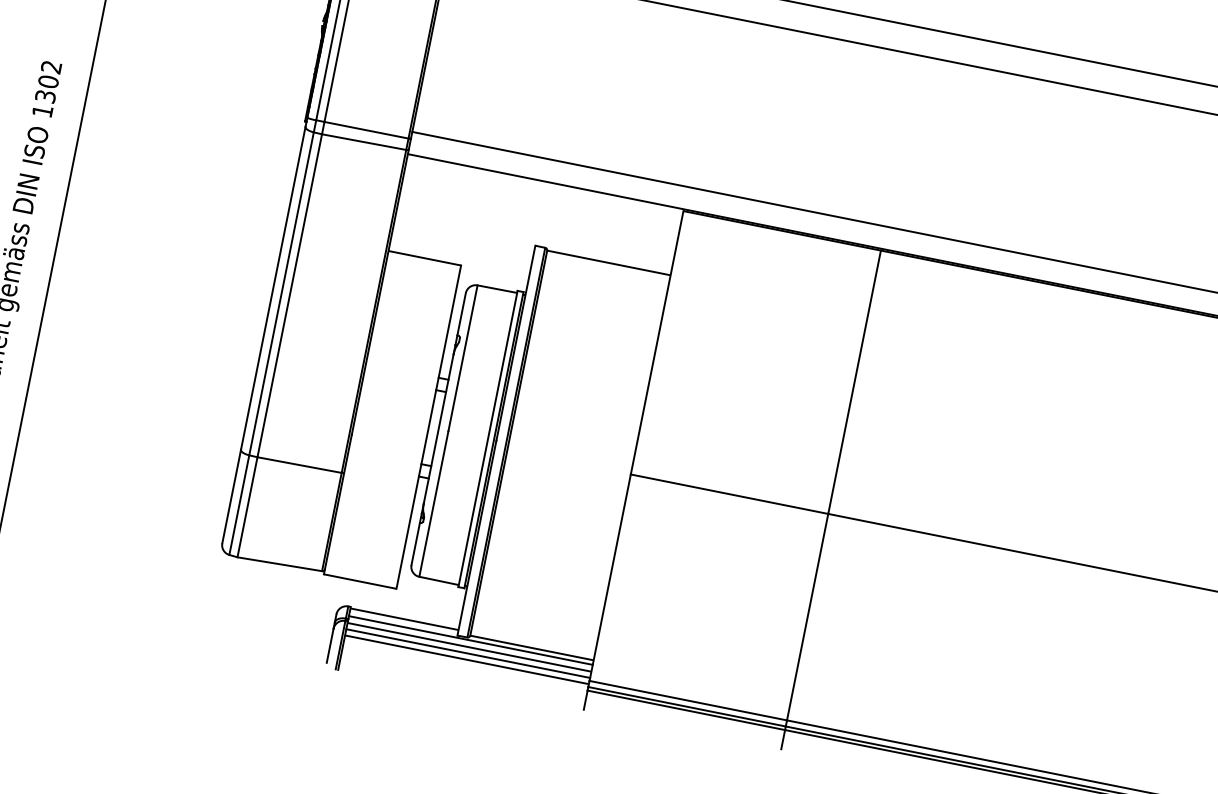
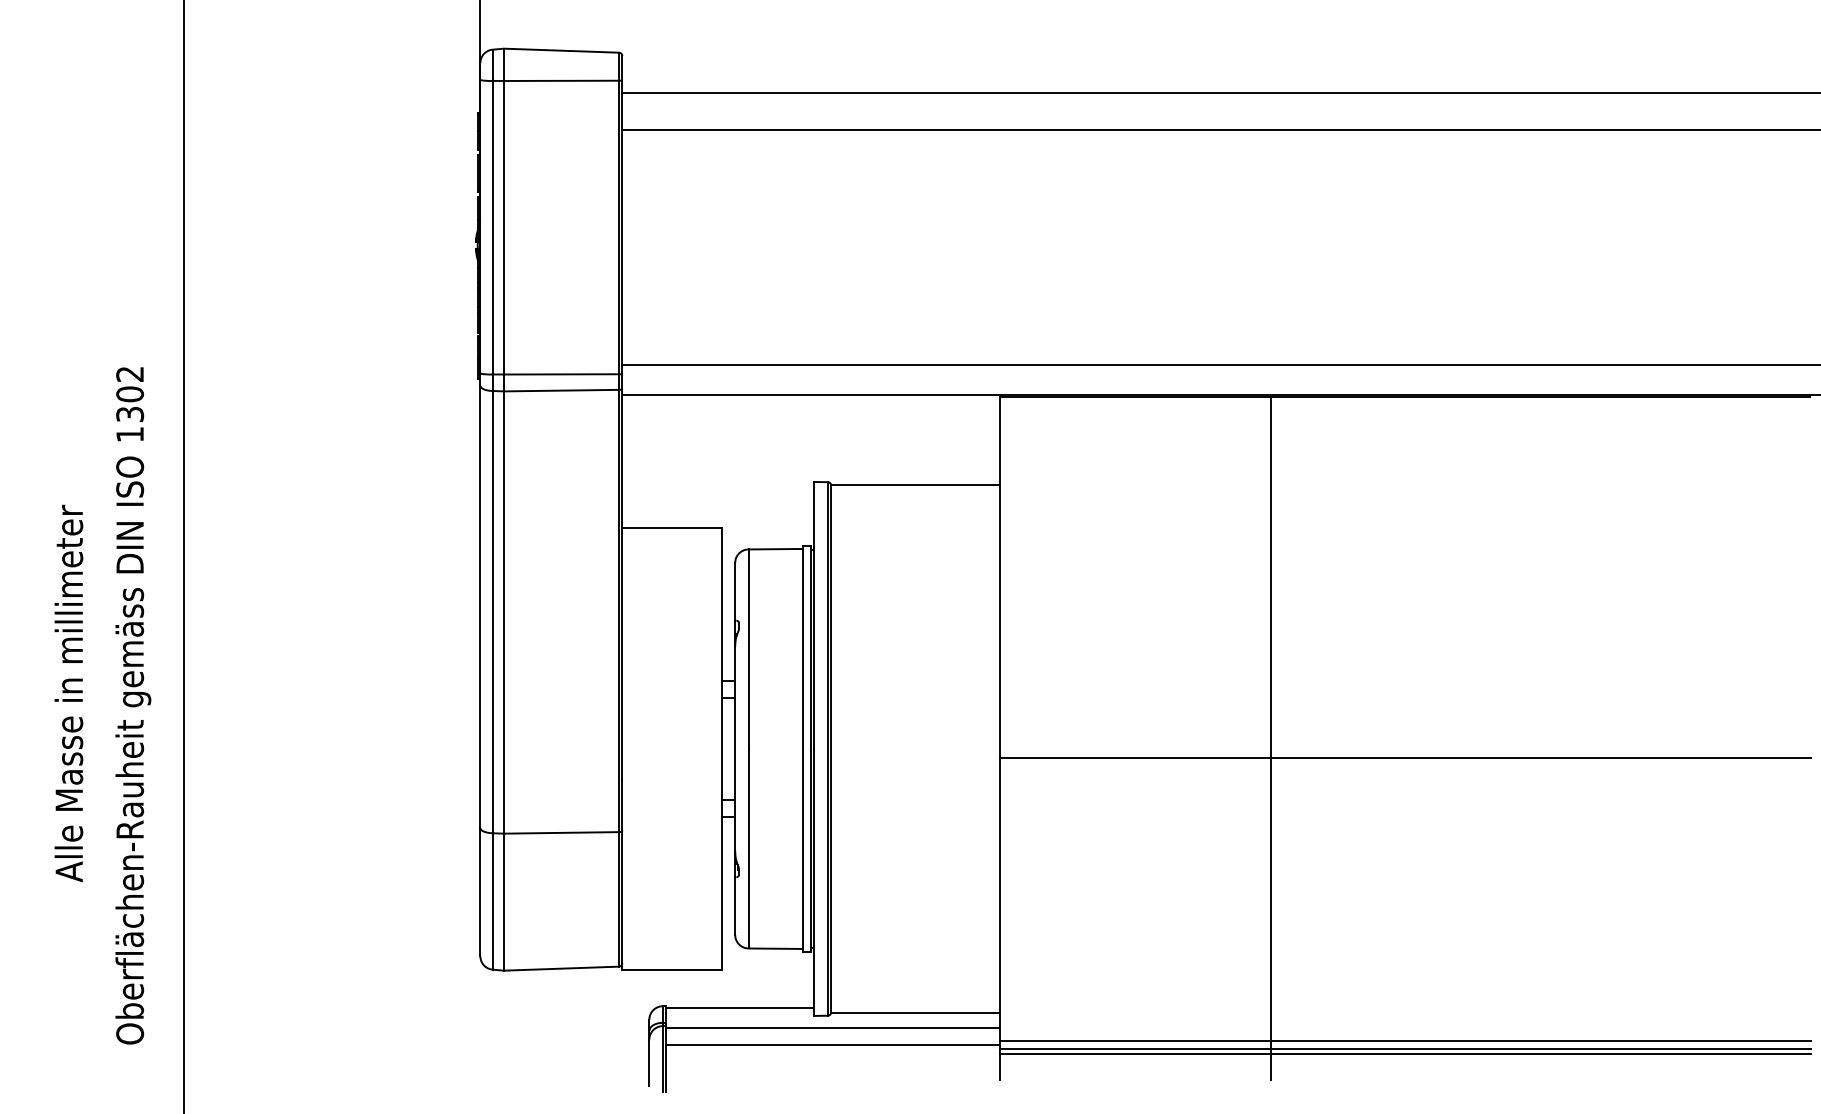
line: (471, 640) -> (833, 1018), removed
line: (468, 653) -> (833, 1036), removed

